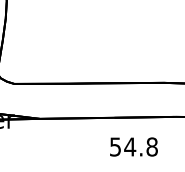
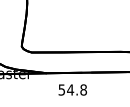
text: (133, 146) -> (72, 89), moved

